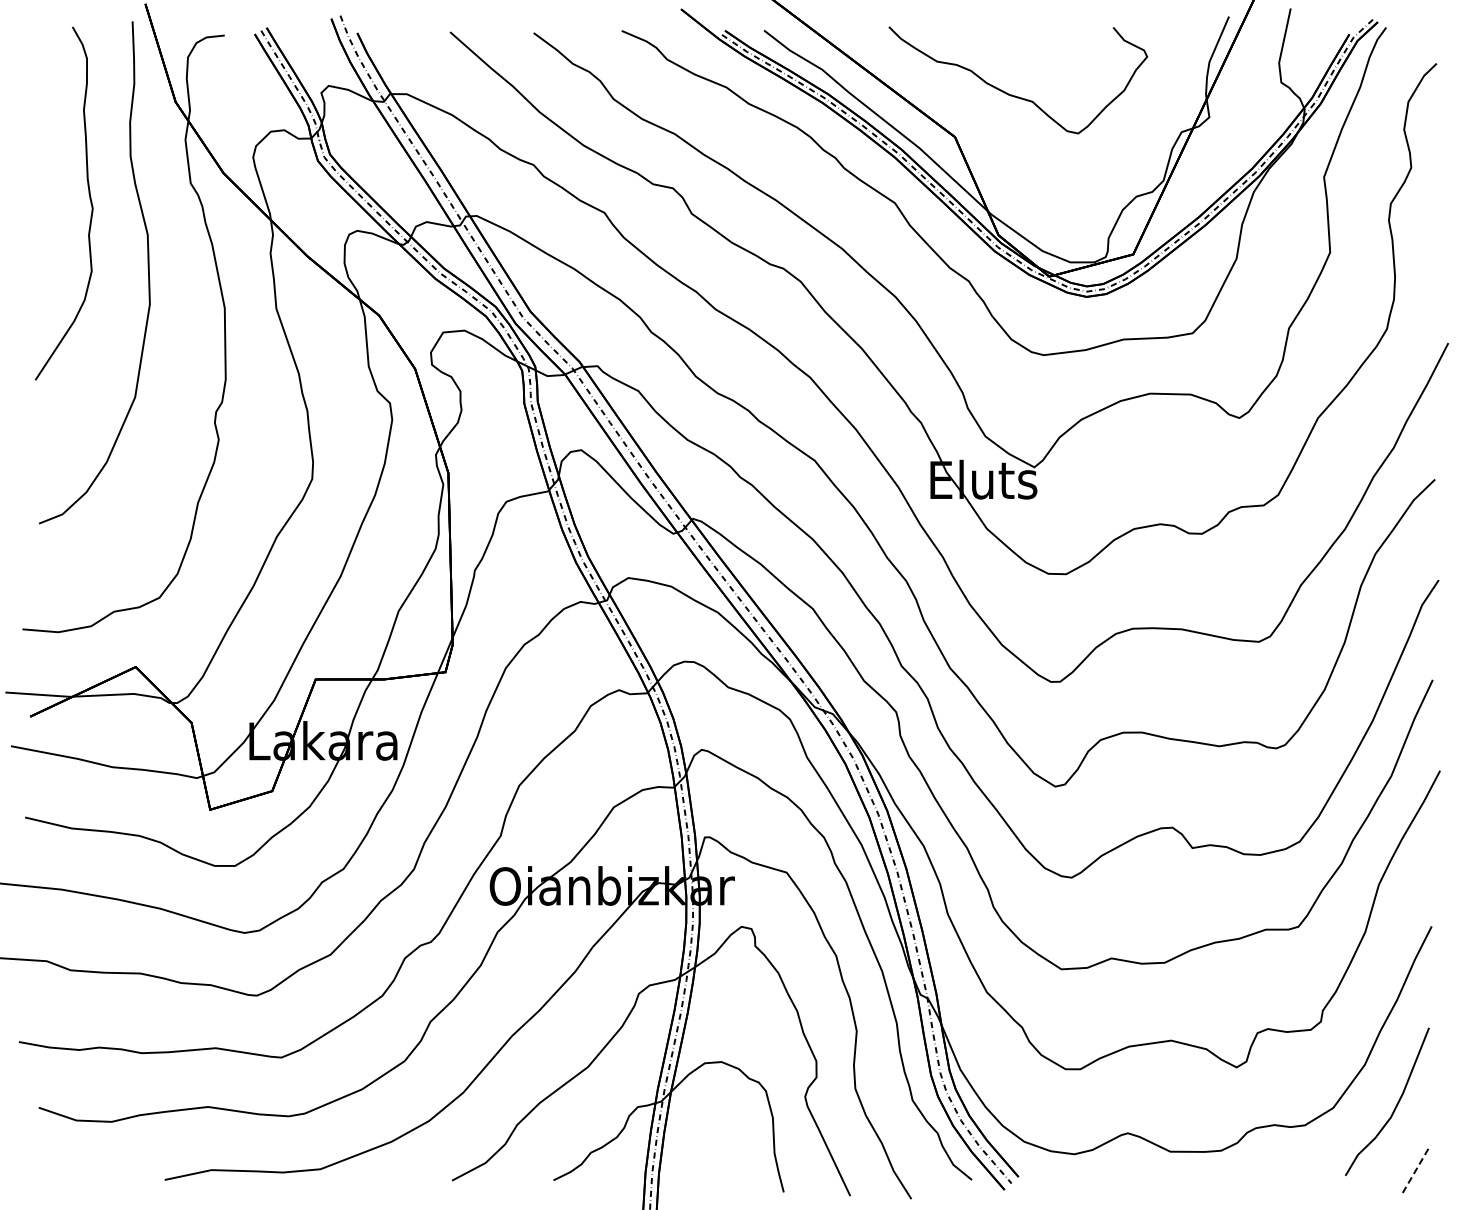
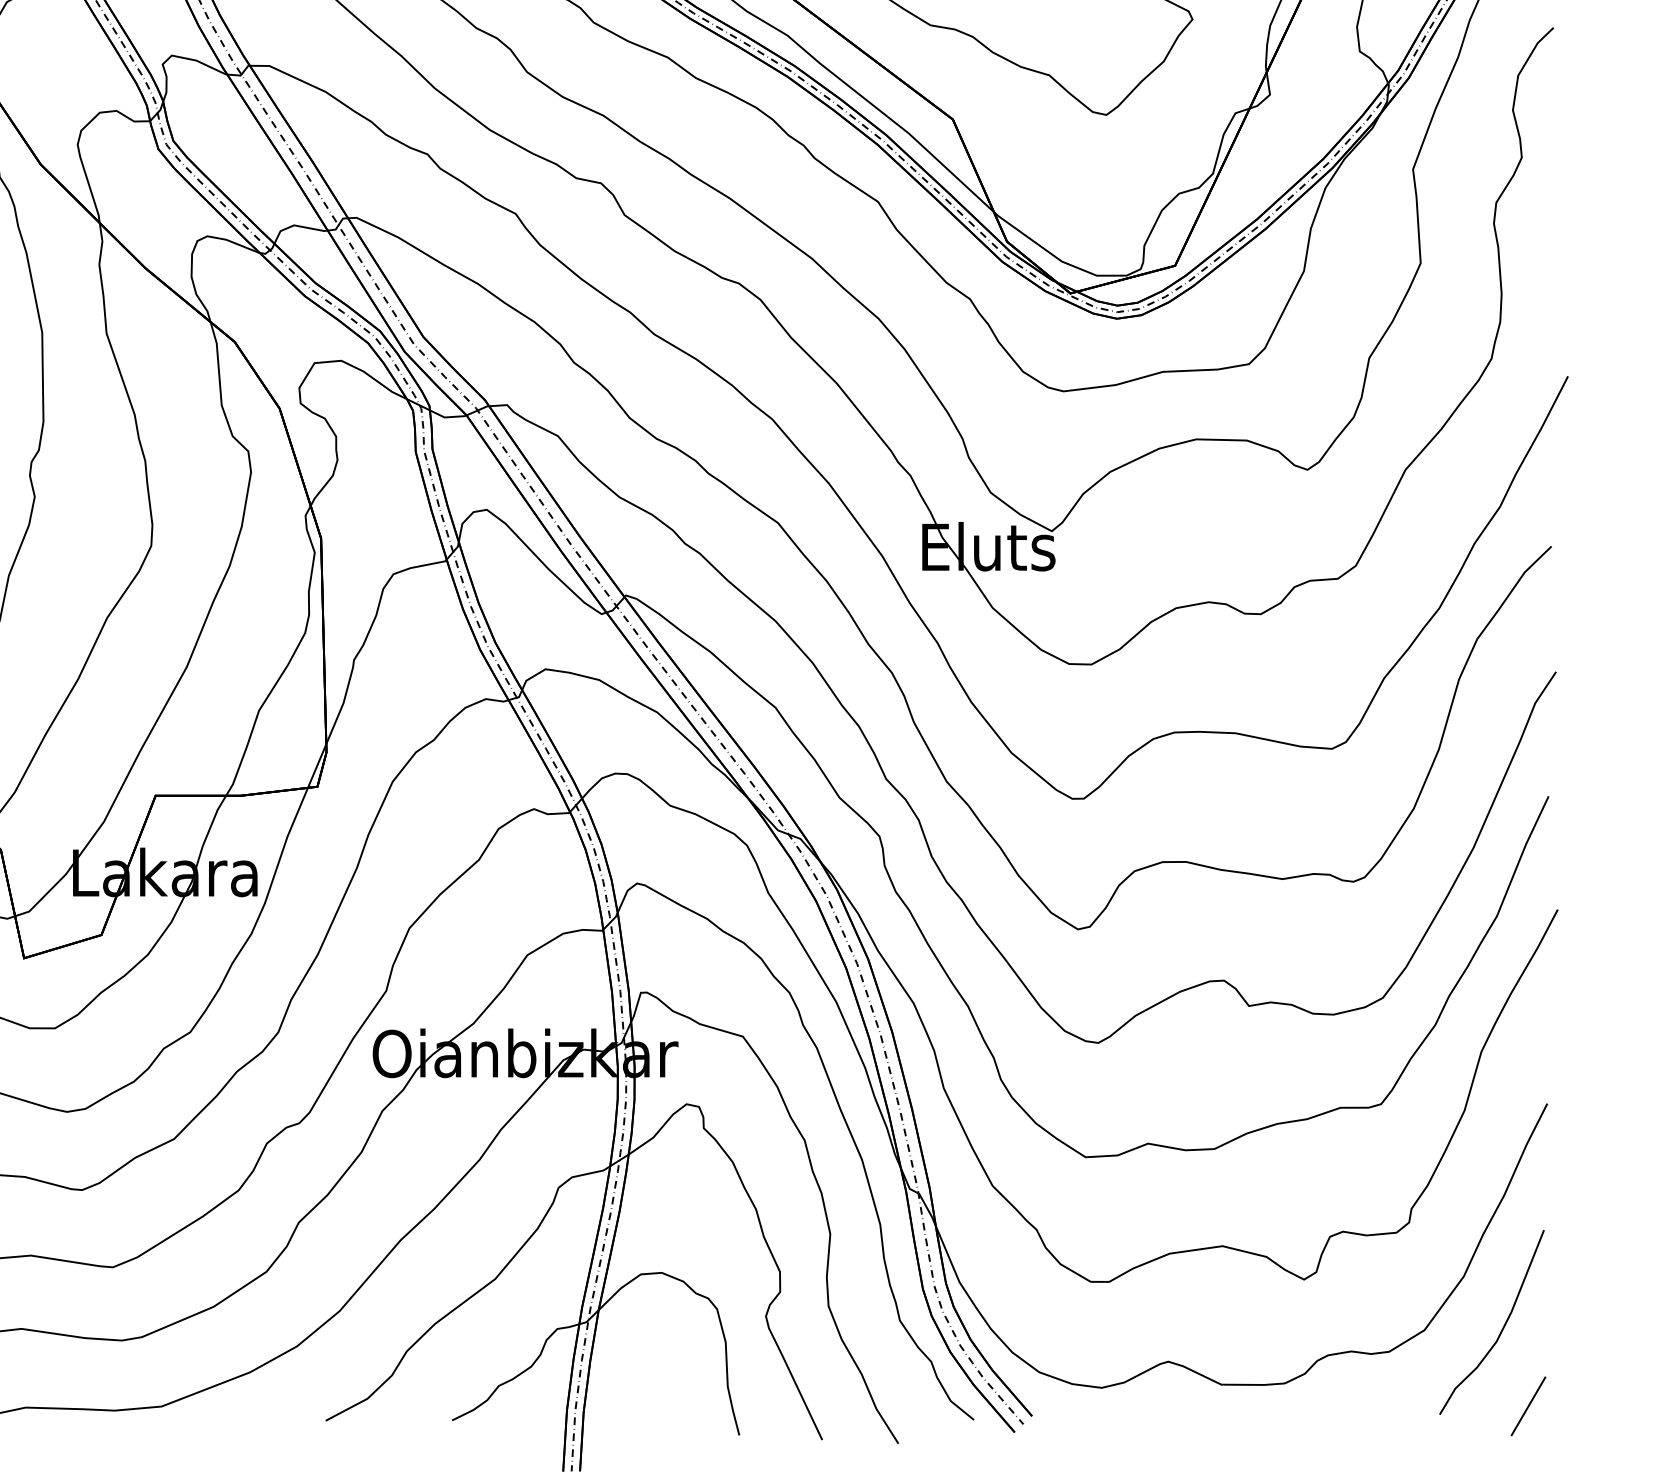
line: (1416, 1169) -> (1528, 1406), dashed -> solid

